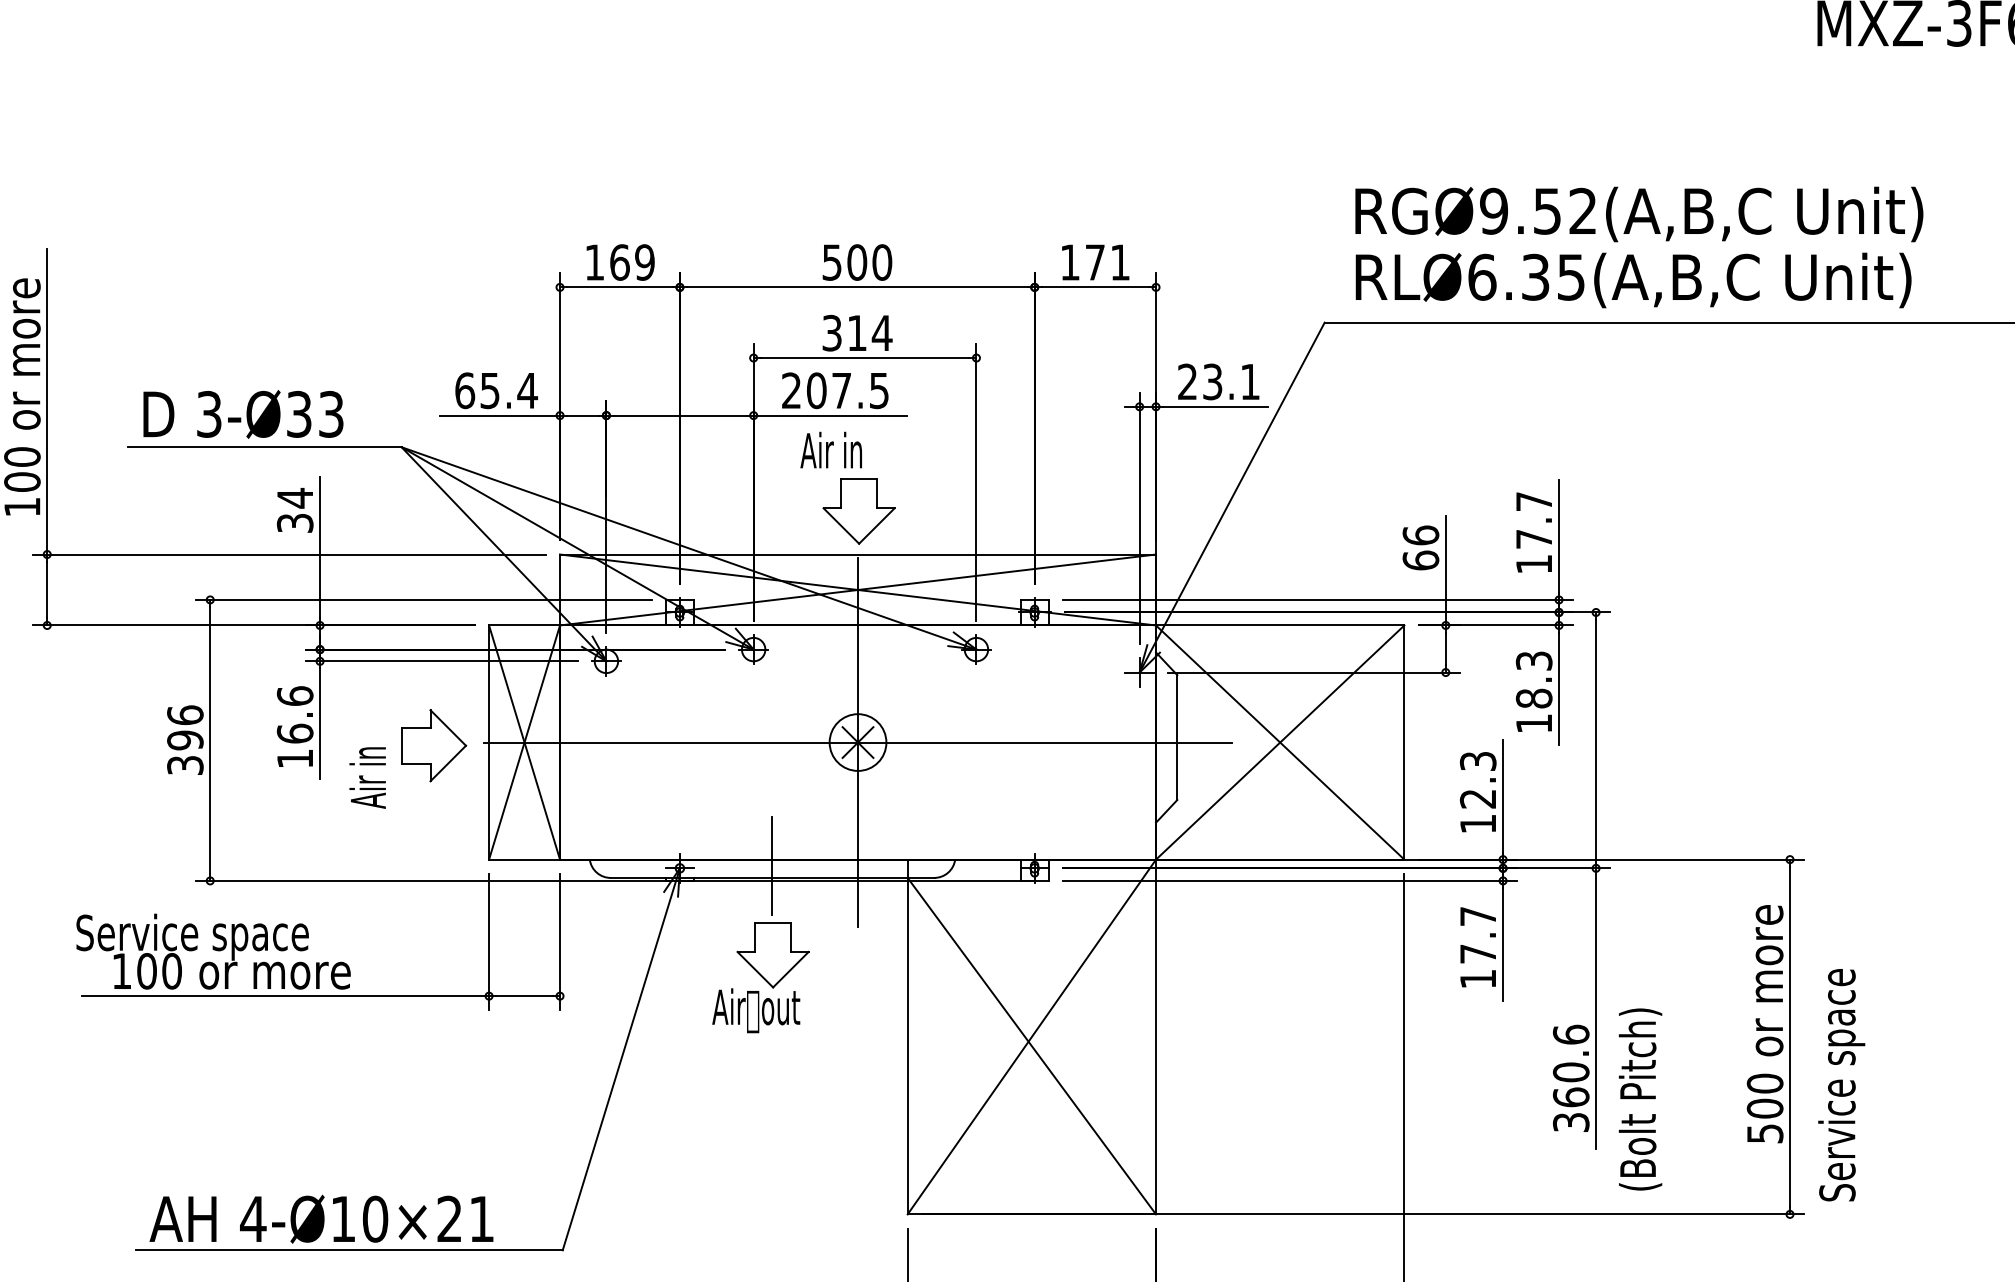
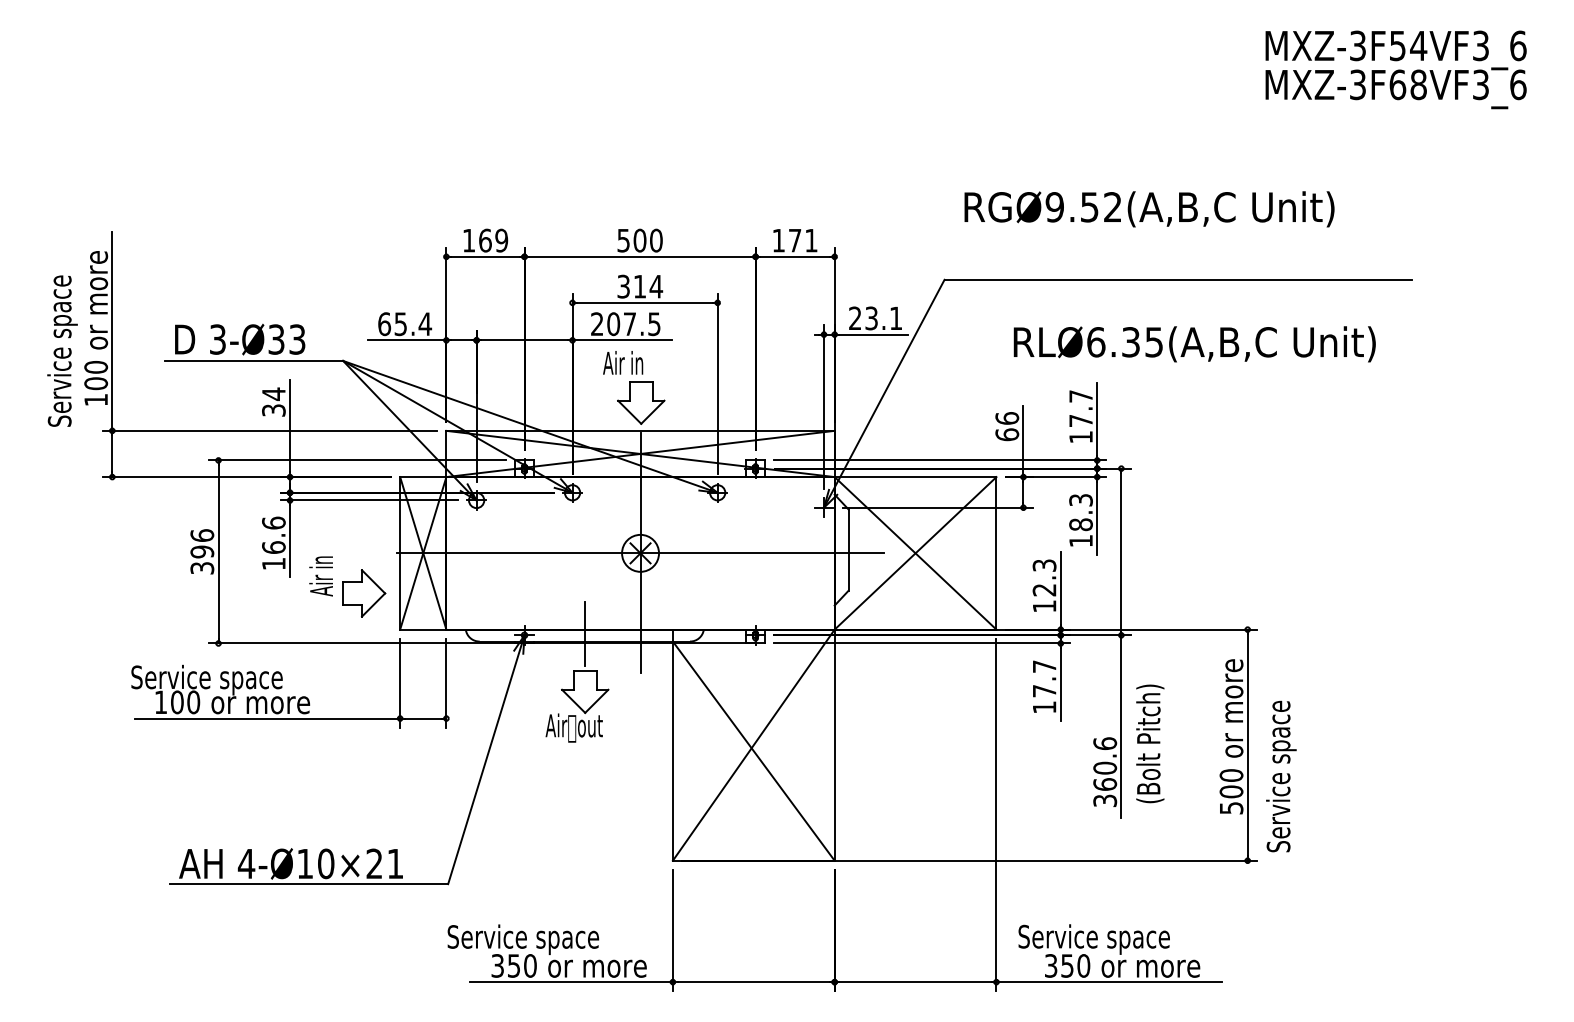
text: (1633, 280) -> (1194, 344), moved
part: (434, 745) -> (364, 593), moved
text: (1640, 1098) -> (1150, 743), moved

